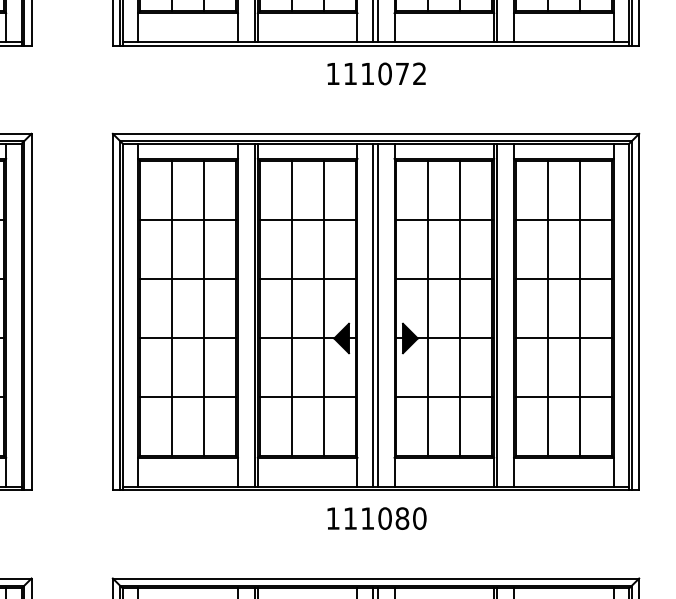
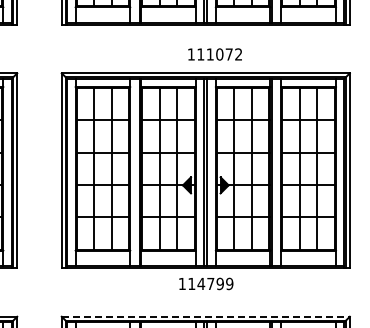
text: (375, 73) -> (214, 54), moved
text: (393, 517) -> (215, 283), 111080 -> 114799
line: (377, 578) -> (206, 316), solid -> dashed

